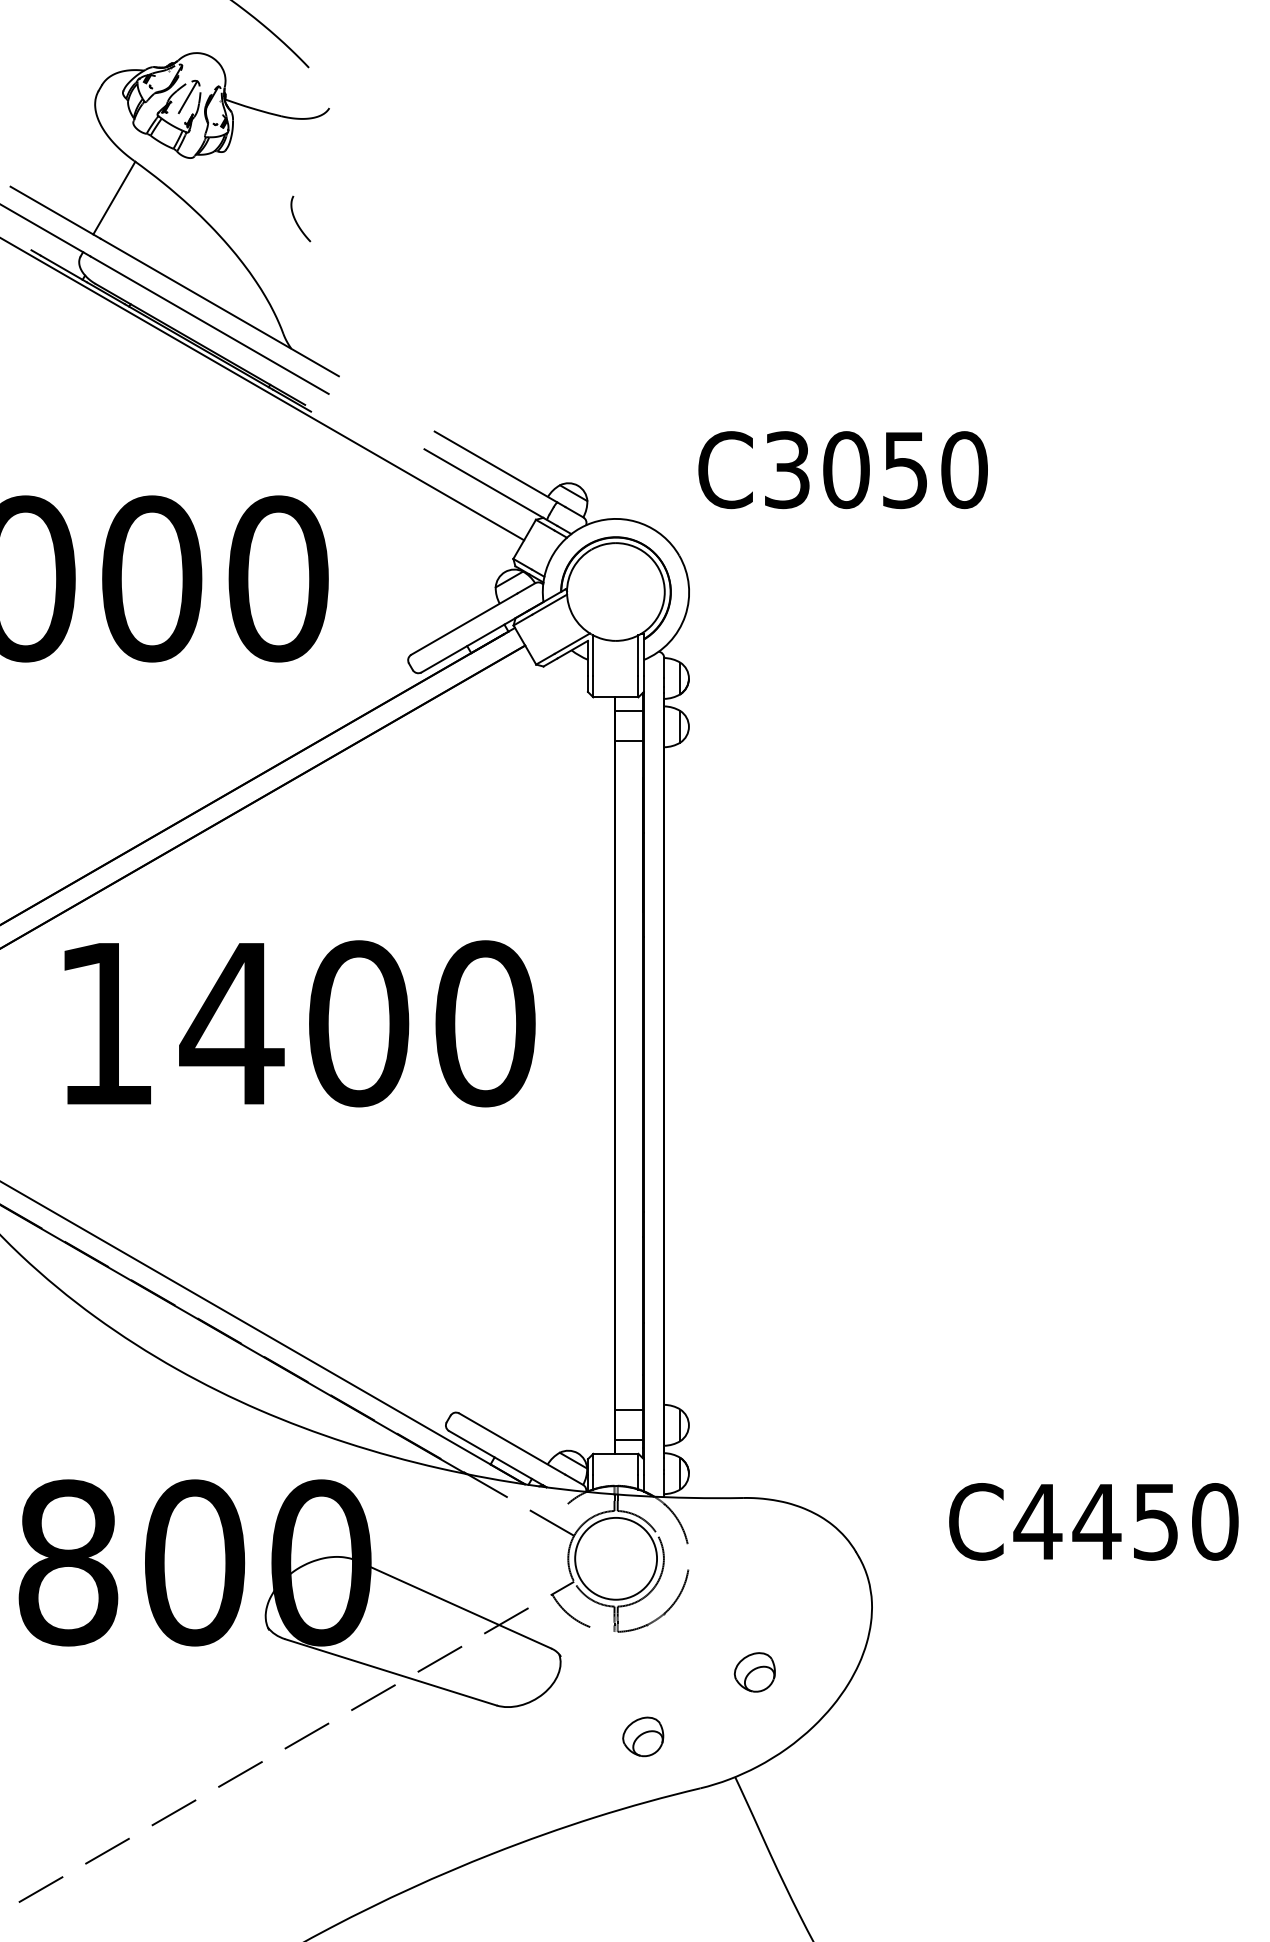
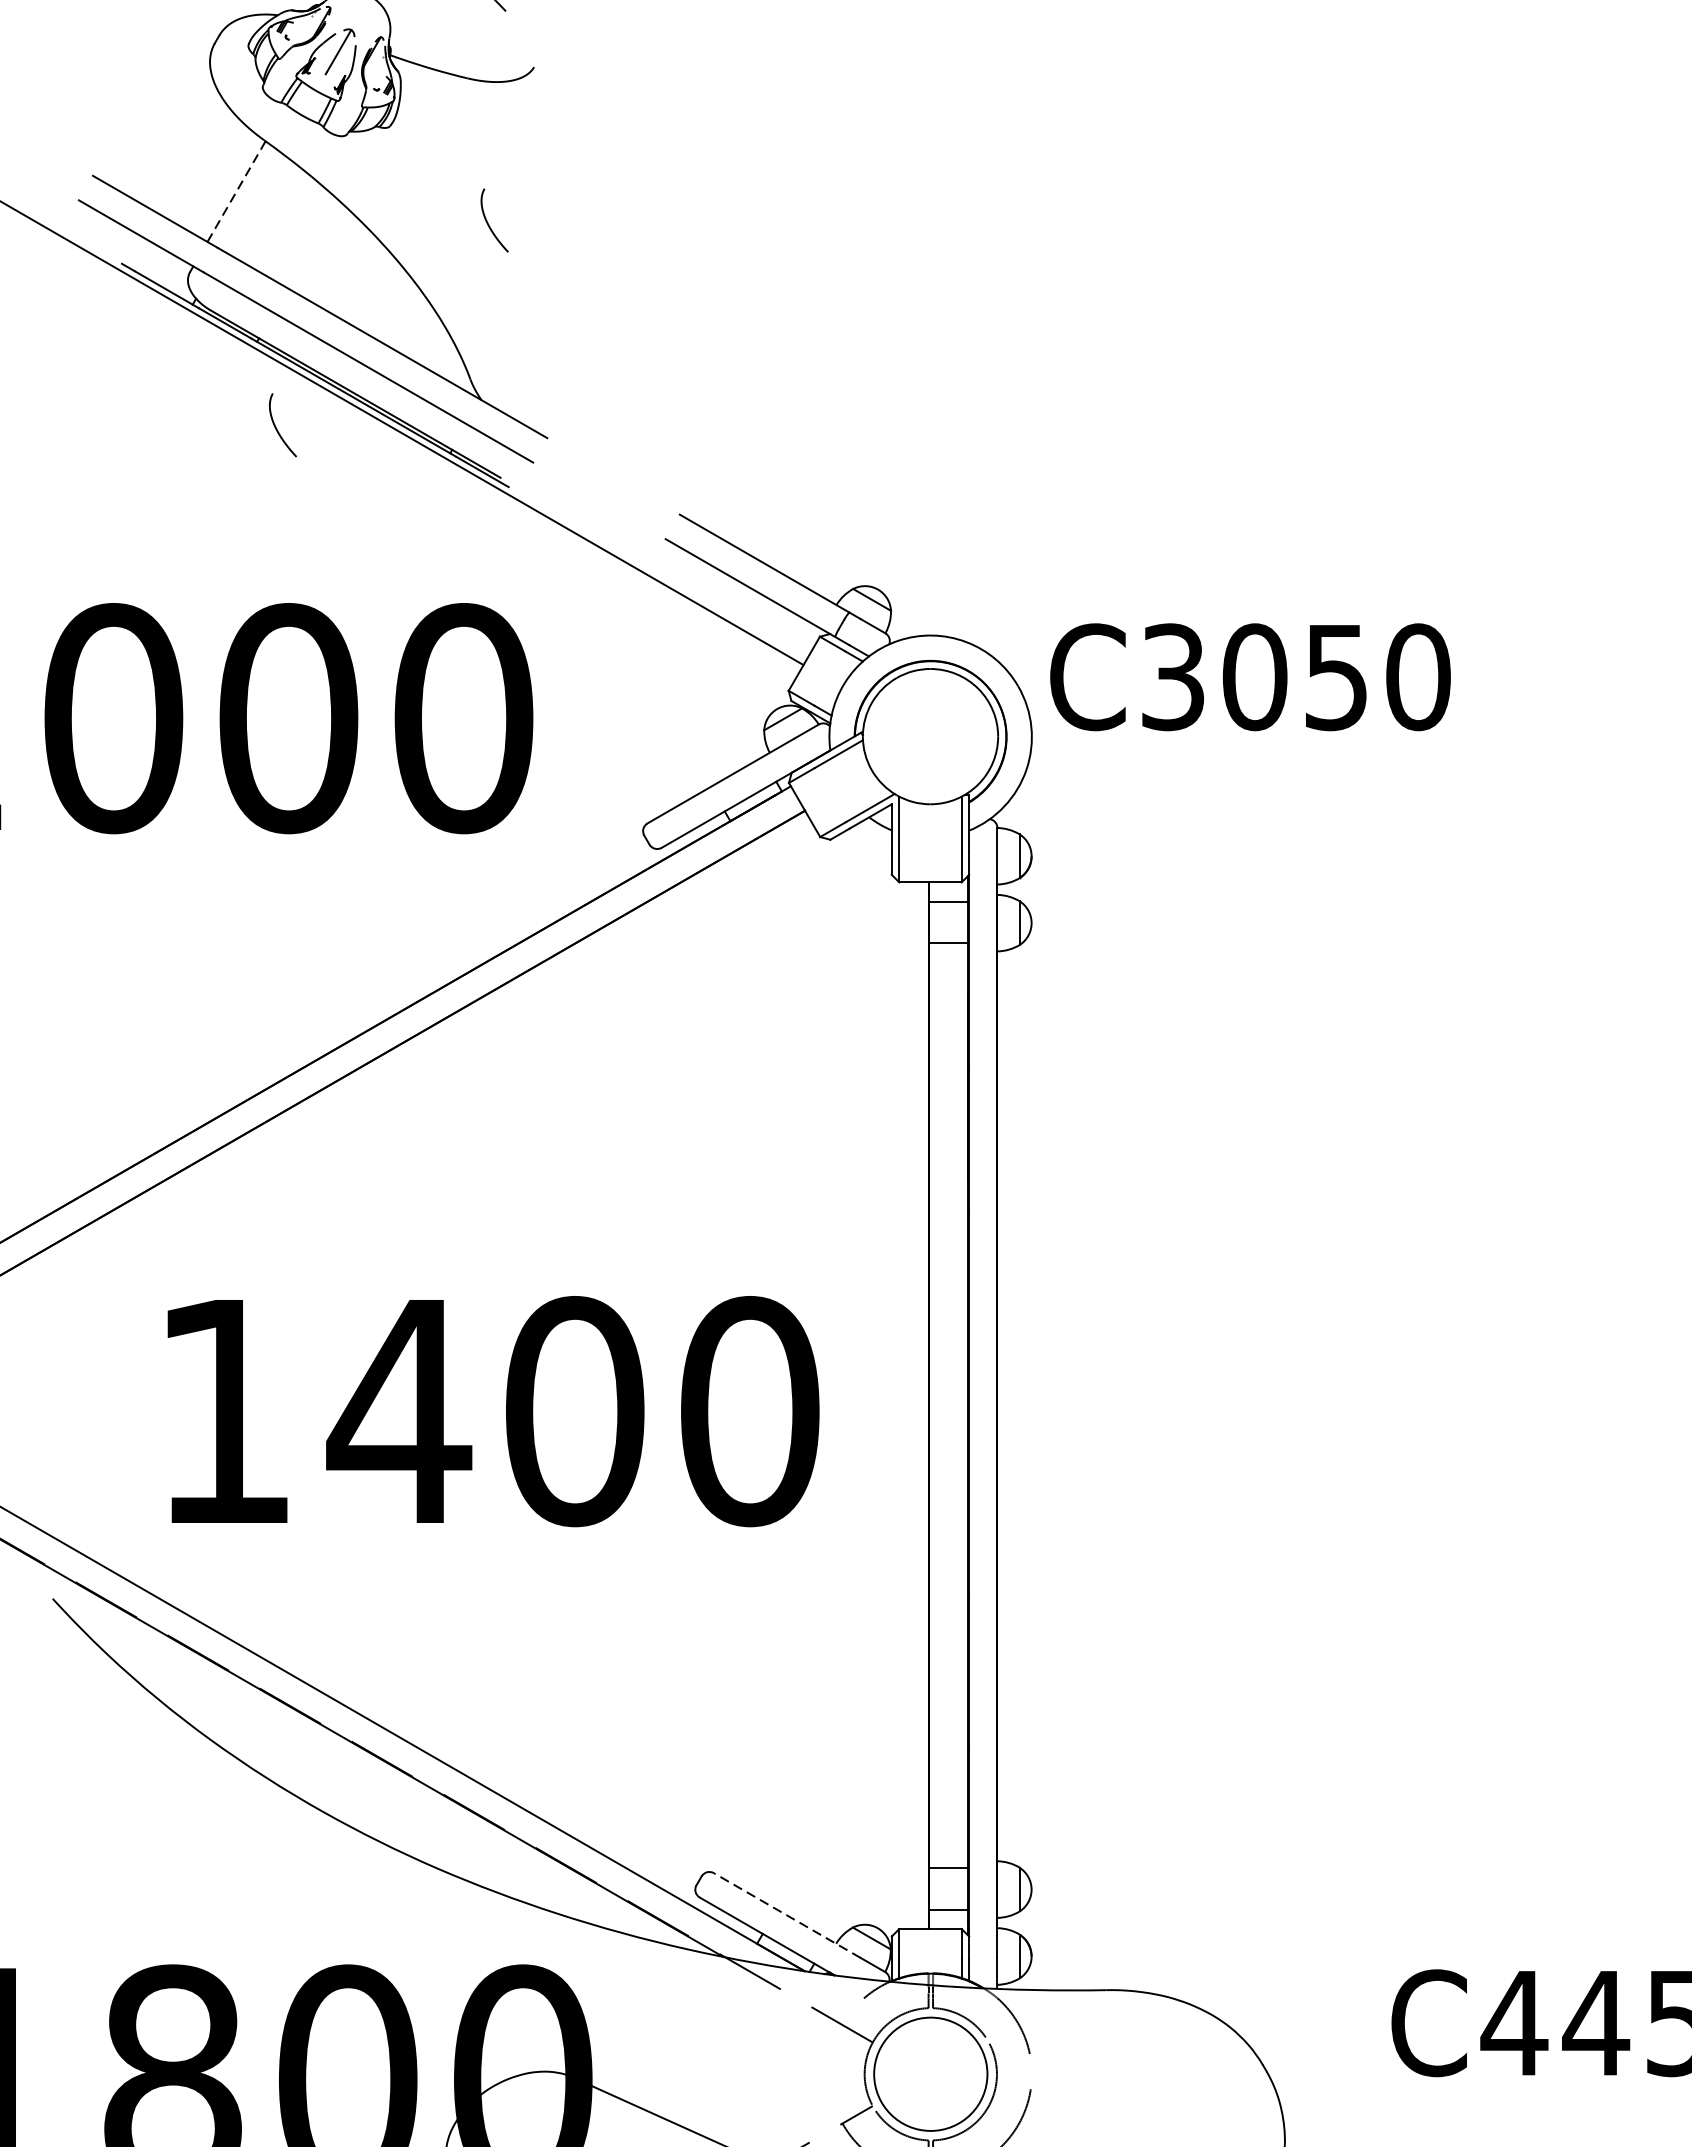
line: (114, 198) -> (236, 192), solid -> dashed
curve: (143, 368) -> (276, 427), added
text: (842, 470) -> (1249, 677), moved
text: (299, 1023) -> (492, 1411), moved
line: (511, 1443) -> (786, 1914), solid -> dashed

